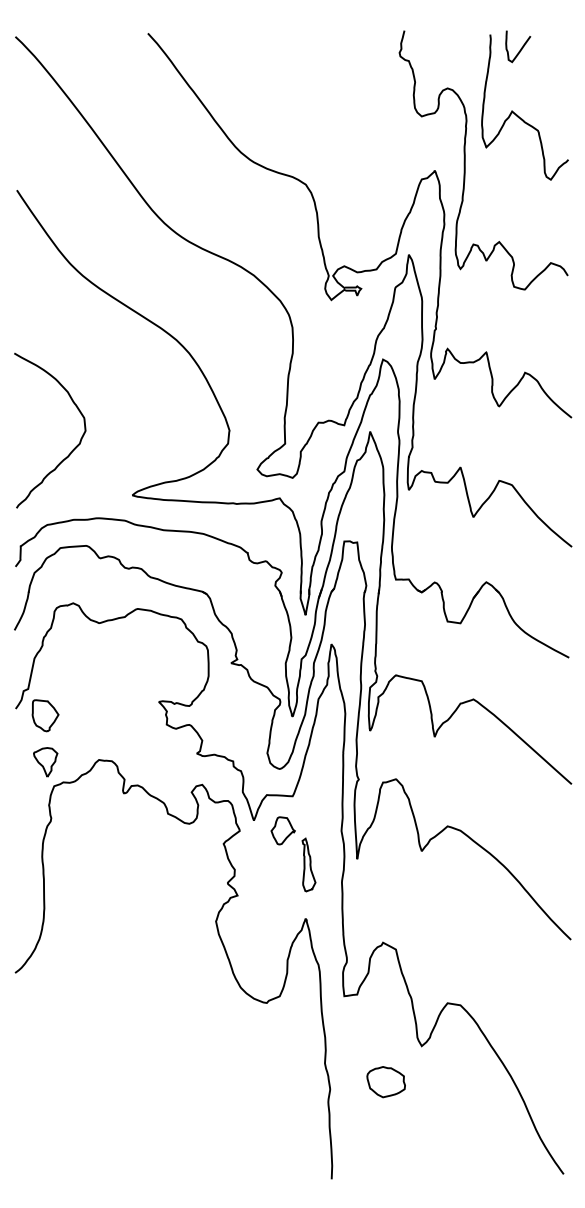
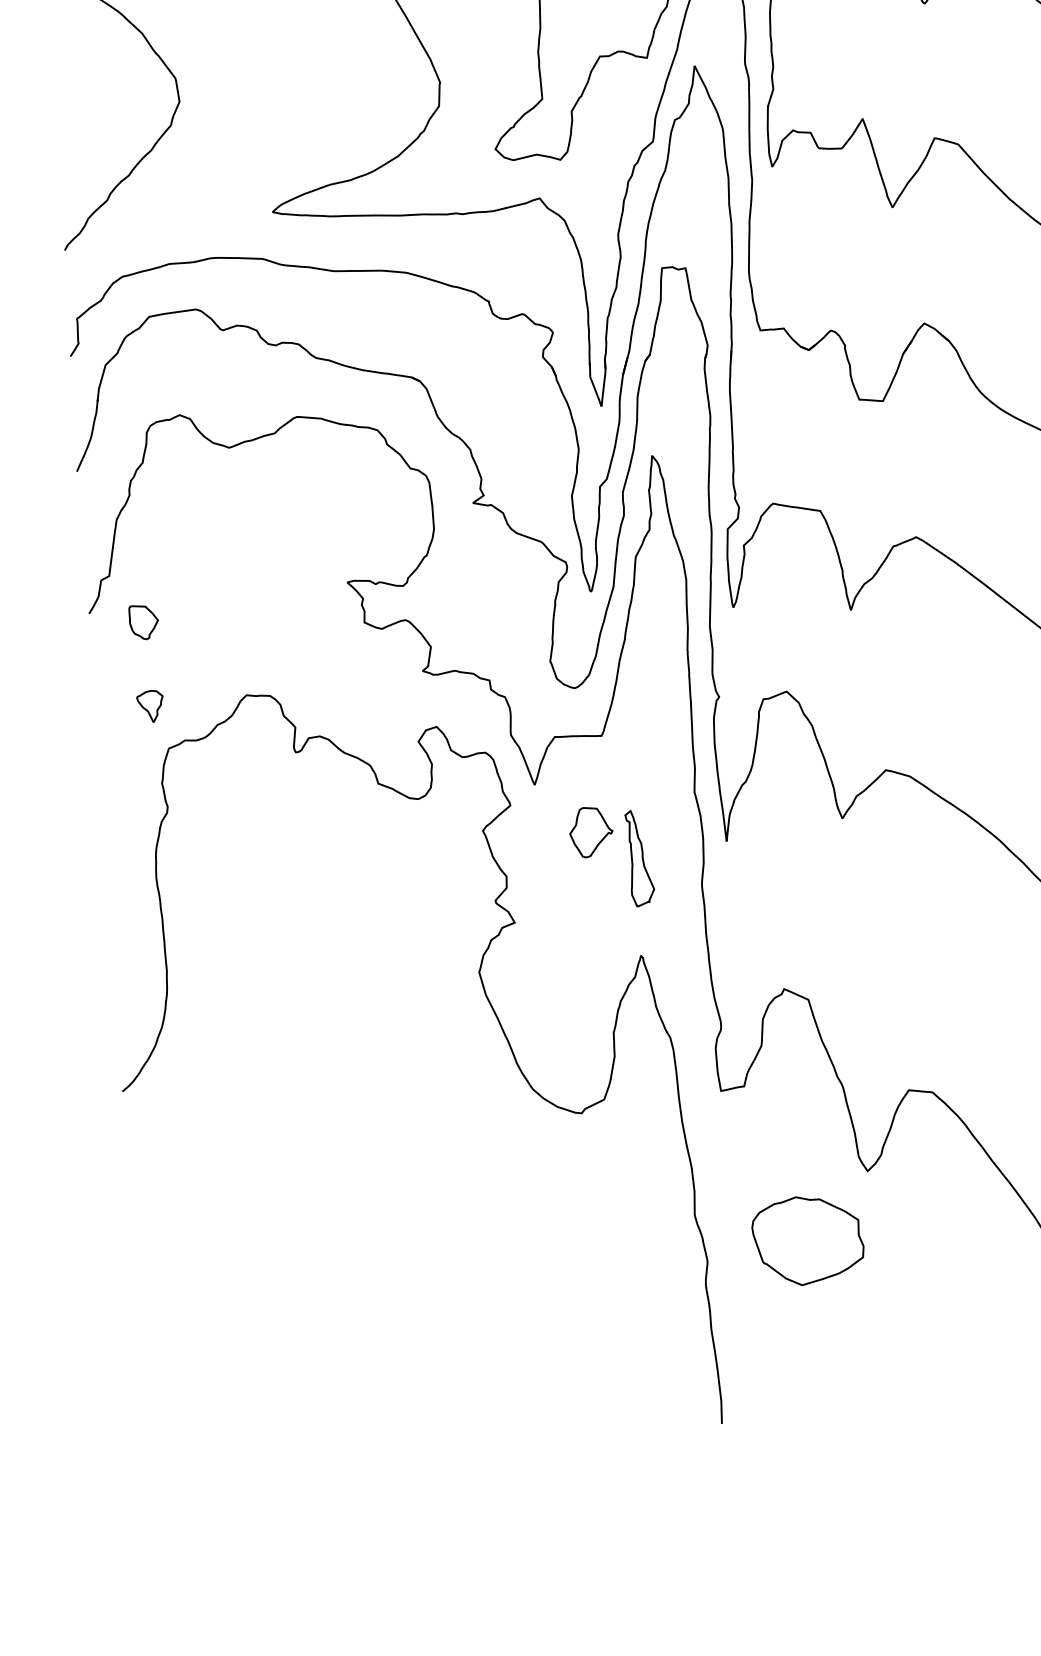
part: (45, 715) -> (143, 621), size x0.6
part: (45, 762) -> (150, 706), size x0.6
part: (282, 830) -> (590, 831), moved
part: (385, 1082) -> (806, 1241), size x1.6

